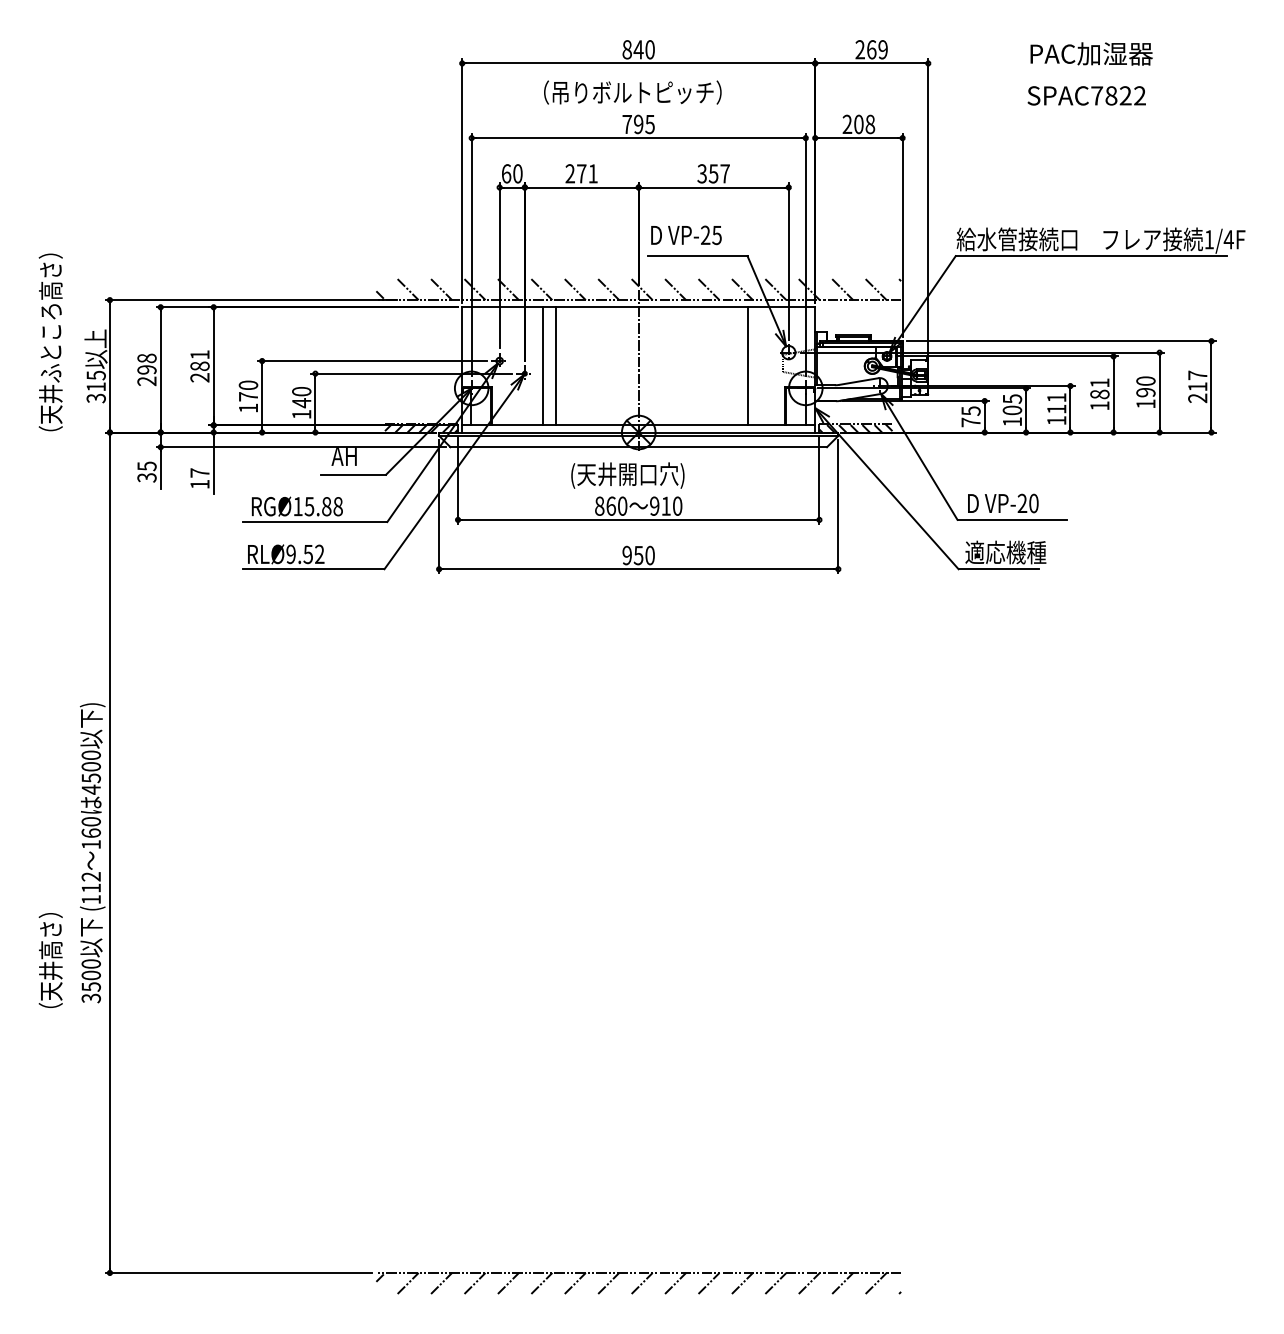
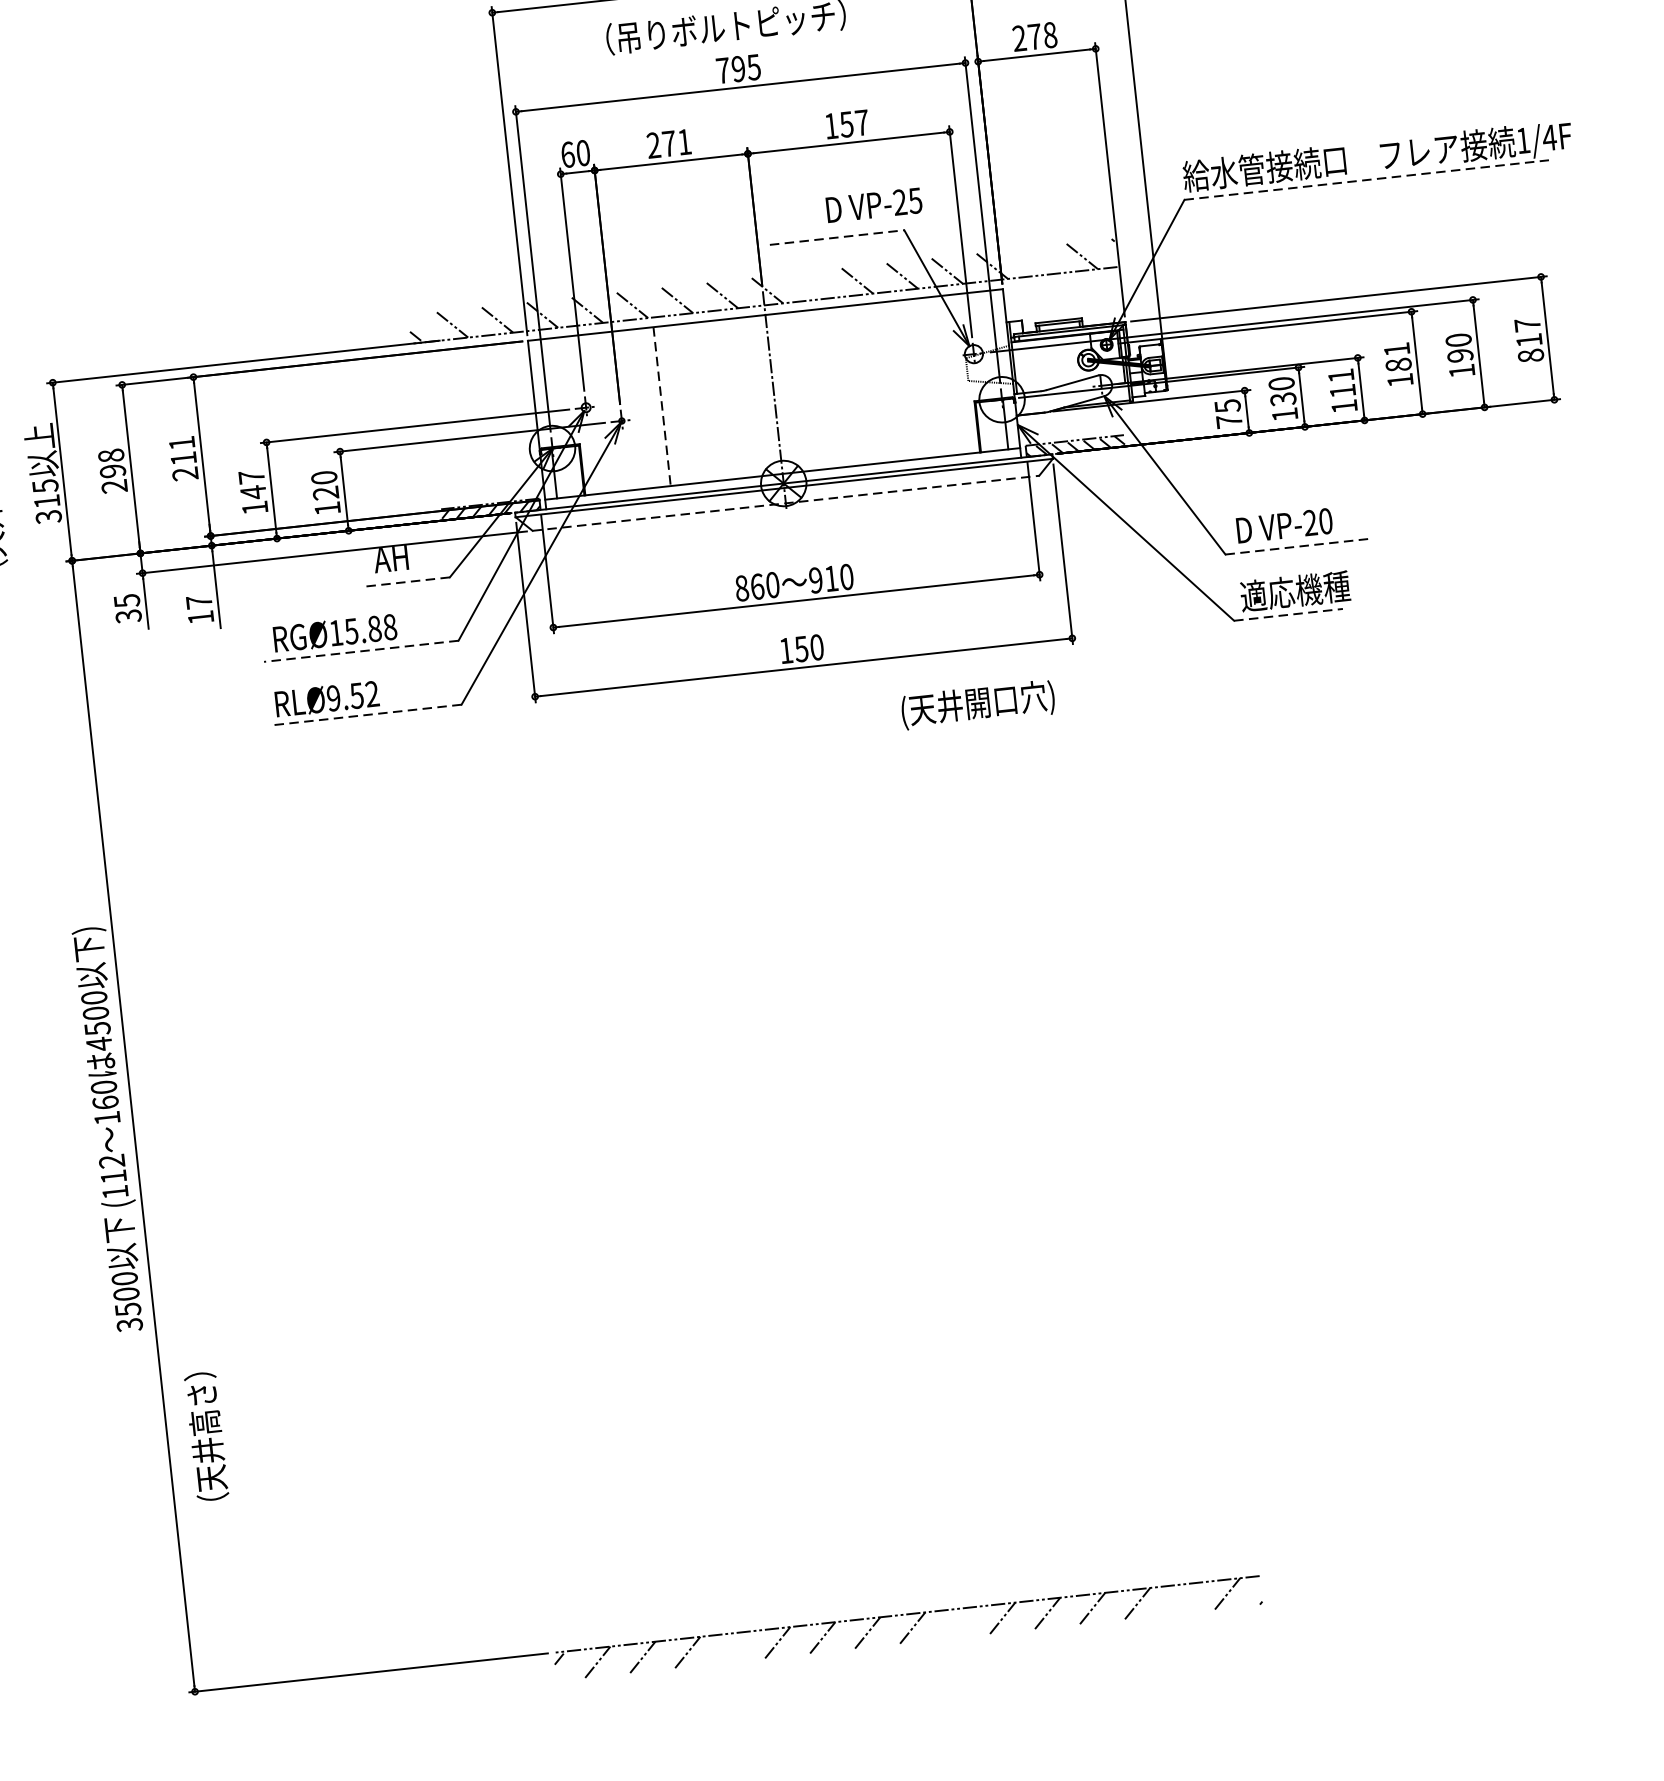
text: (858, 124) -> (1034, 36), 208 -> 278
text: (701, 173) -> (830, 125), 357 -> 157
text: (686, 235) -> (874, 205), moved
line: (697, 256) -> (837, 238), solid -> dashed
line: (1091, 256) -> (1367, 180), solid -> dashed
line: (675, 289) -> (812, 285), removed
line: (842, 289) -> (1037, 261), removed
text: (199, 365) -> (182, 457), 281 -> 211
line: (543, 366) -> (645, 408), removed
line: (555, 366) -> (662, 406), solid -> dashed
line: (748, 366) -> (921, 378), removed
text: (248, 390) -> (252, 484), 170 -> 147
text: (1197, 398) -> (1530, 356), 217 -> 817
text: (301, 403) -> (325, 493), 140 -> 120
text: (1012, 404) -> (1282, 391), 105 -> 130
line: (639, 447) -> (786, 503), solid -> dashed
line: (353, 474) -> (406, 581), solid -> dashed
text: (627, 475) -> (977, 704), moved
line: (1012, 519) -> (1299, 545), solid -> dashed
line: (314, 522) -> (360, 652), solid -> dashed
text: (626, 555) -> (785, 650), 950 -> 150
line: (313, 569) -> (366, 715), solid -> dashed
line: (999, 569) -> (1289, 615), solid -> dashed
text: (50, 960) -> (206, 1436), moved
line: (507, 1282) -> (731, 1646), removed
line: (675, 1282) -> (957, 1621), removed
line: (842, 1282) -> (1182, 1597), removed

